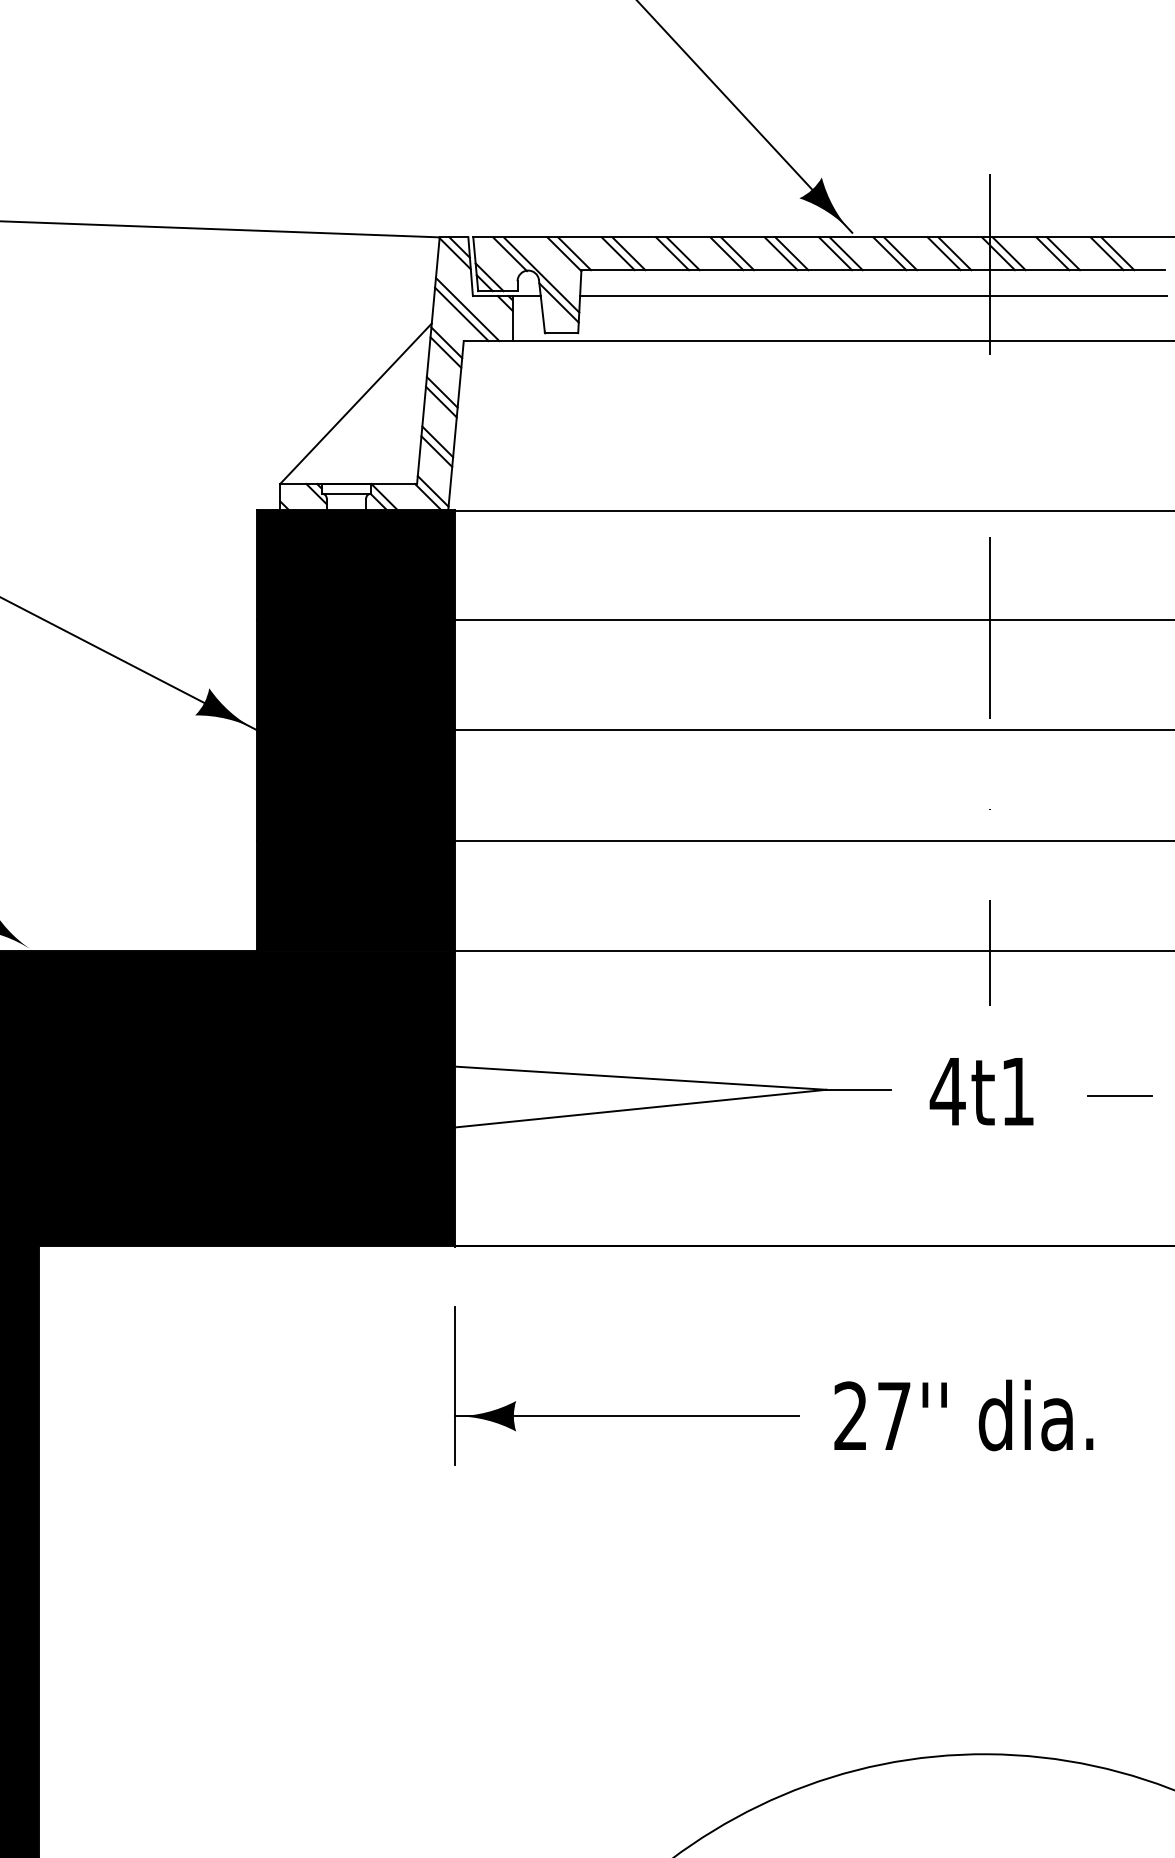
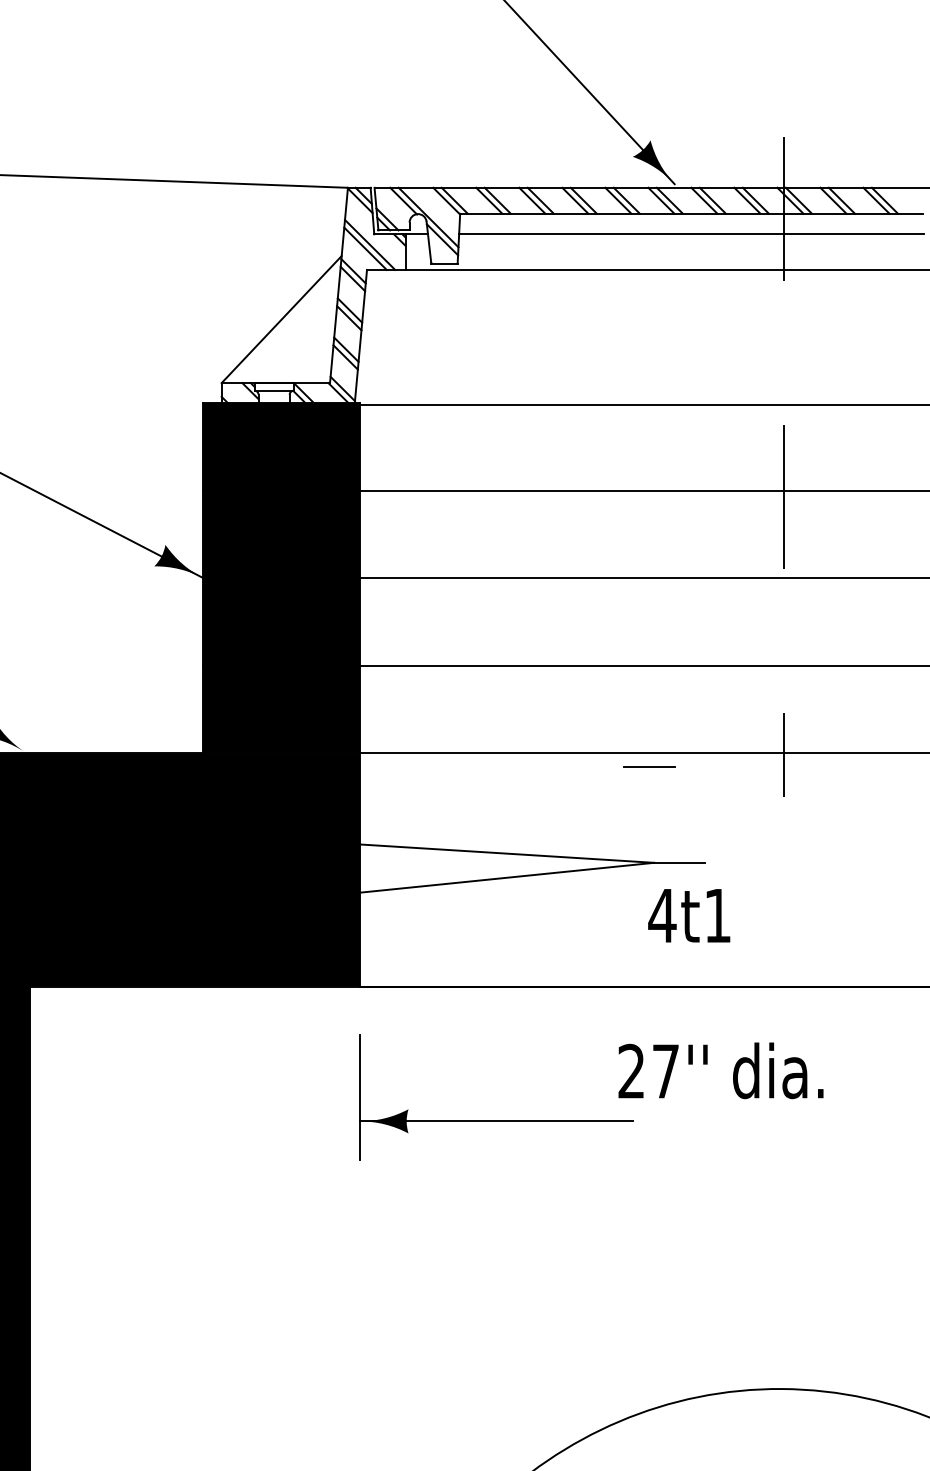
text: (981, 1091) -> (689, 915), moved
line: (1119, 1095) -> (649, 766), moved
text: (963, 1415) -> (720, 1070), moved

